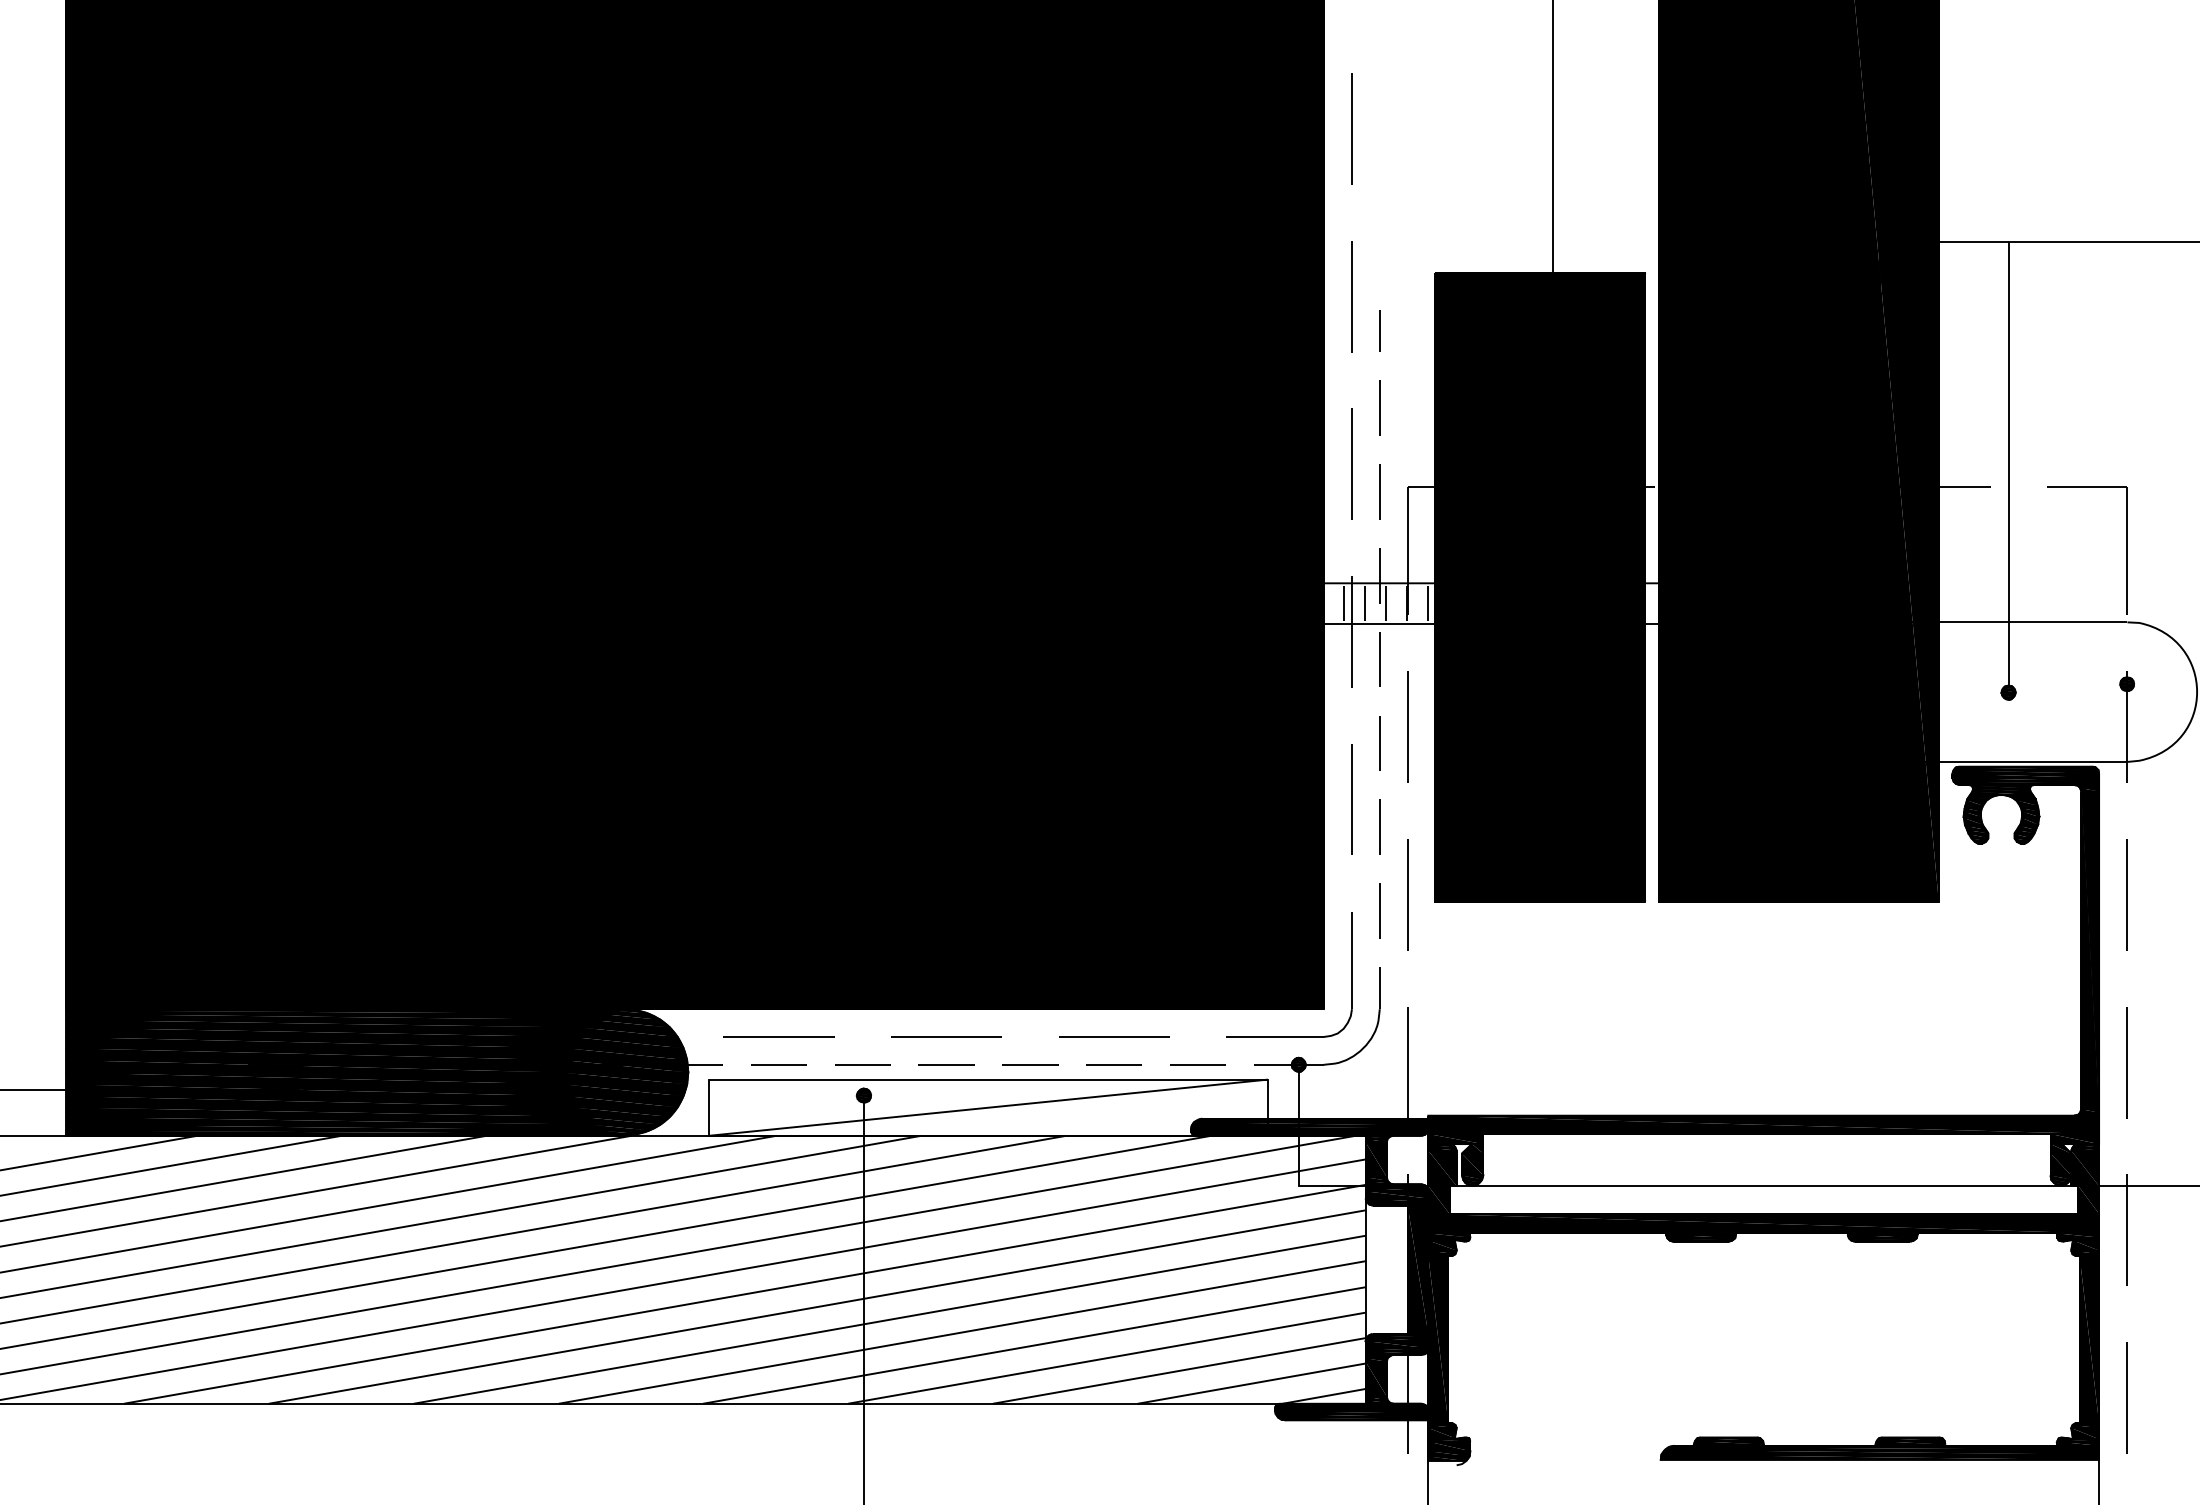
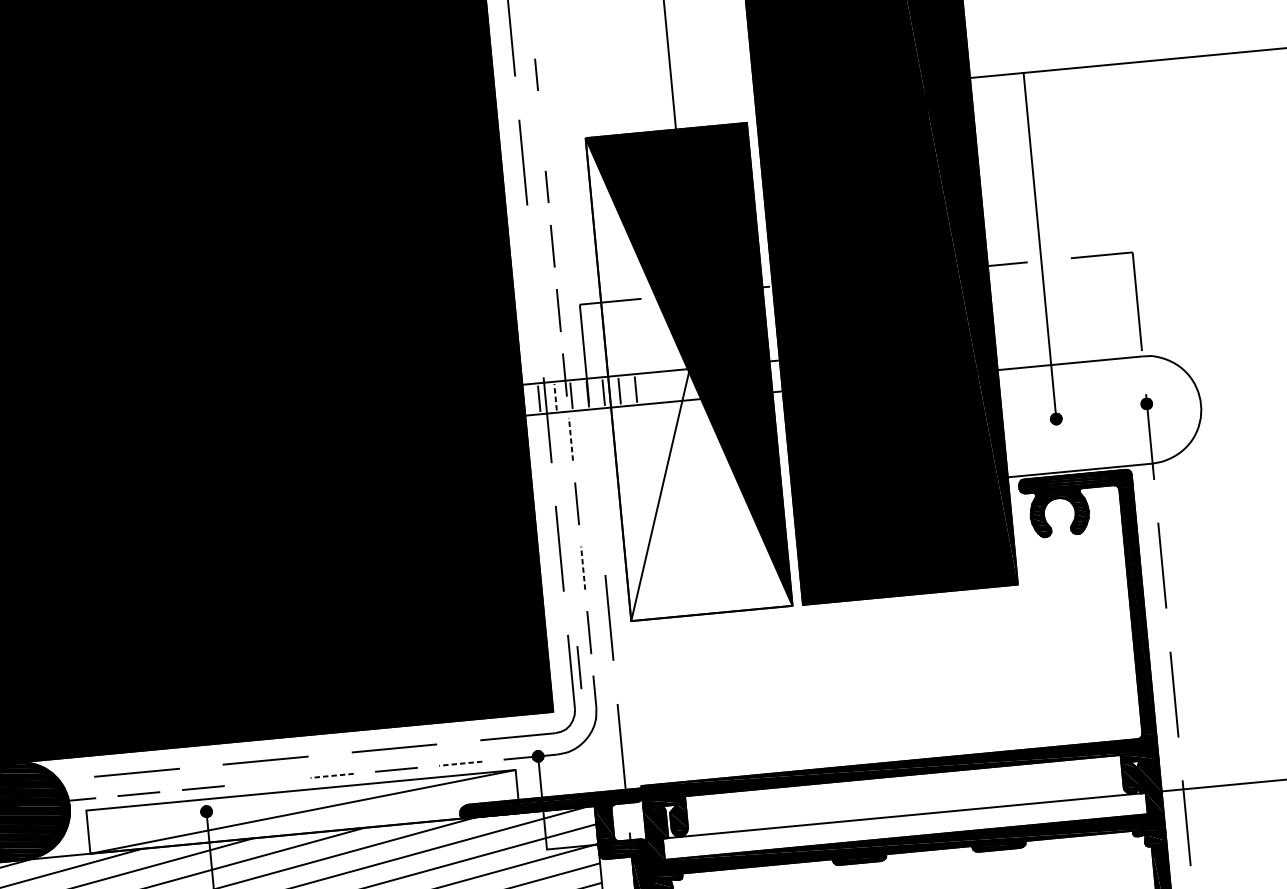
line: (1379, 184) -> (536, 74), added
line: (1351, 463) -> (535, 290), removed
fill: (1540, 586) -> (689, 371), removed
line: (1365, 602) -> (555, 396), solid -> dashed
line: (1379, 659) -> (570, 439), solid -> dashed
line: (1407, 726) -> (597, 488), removed
line: (1379, 826) -> (582, 567), solid -> dashed
line: (1362, 954) -> (579, 667), added
line: (946, 1064) -> (267, 781), removed
line: (1029, 1064) -> (331, 775), solid -> dashed
line: (1197, 1064) -> (460, 763), solid -> dashed

